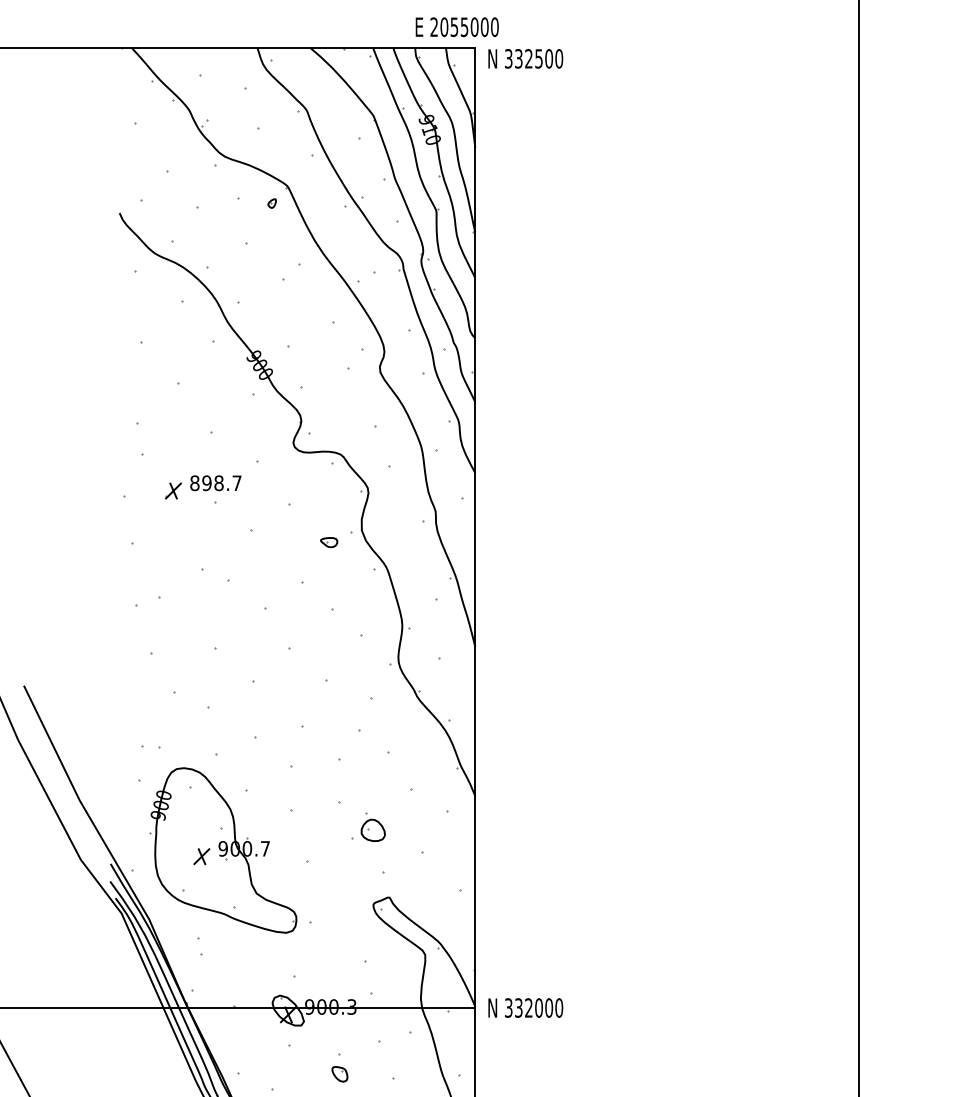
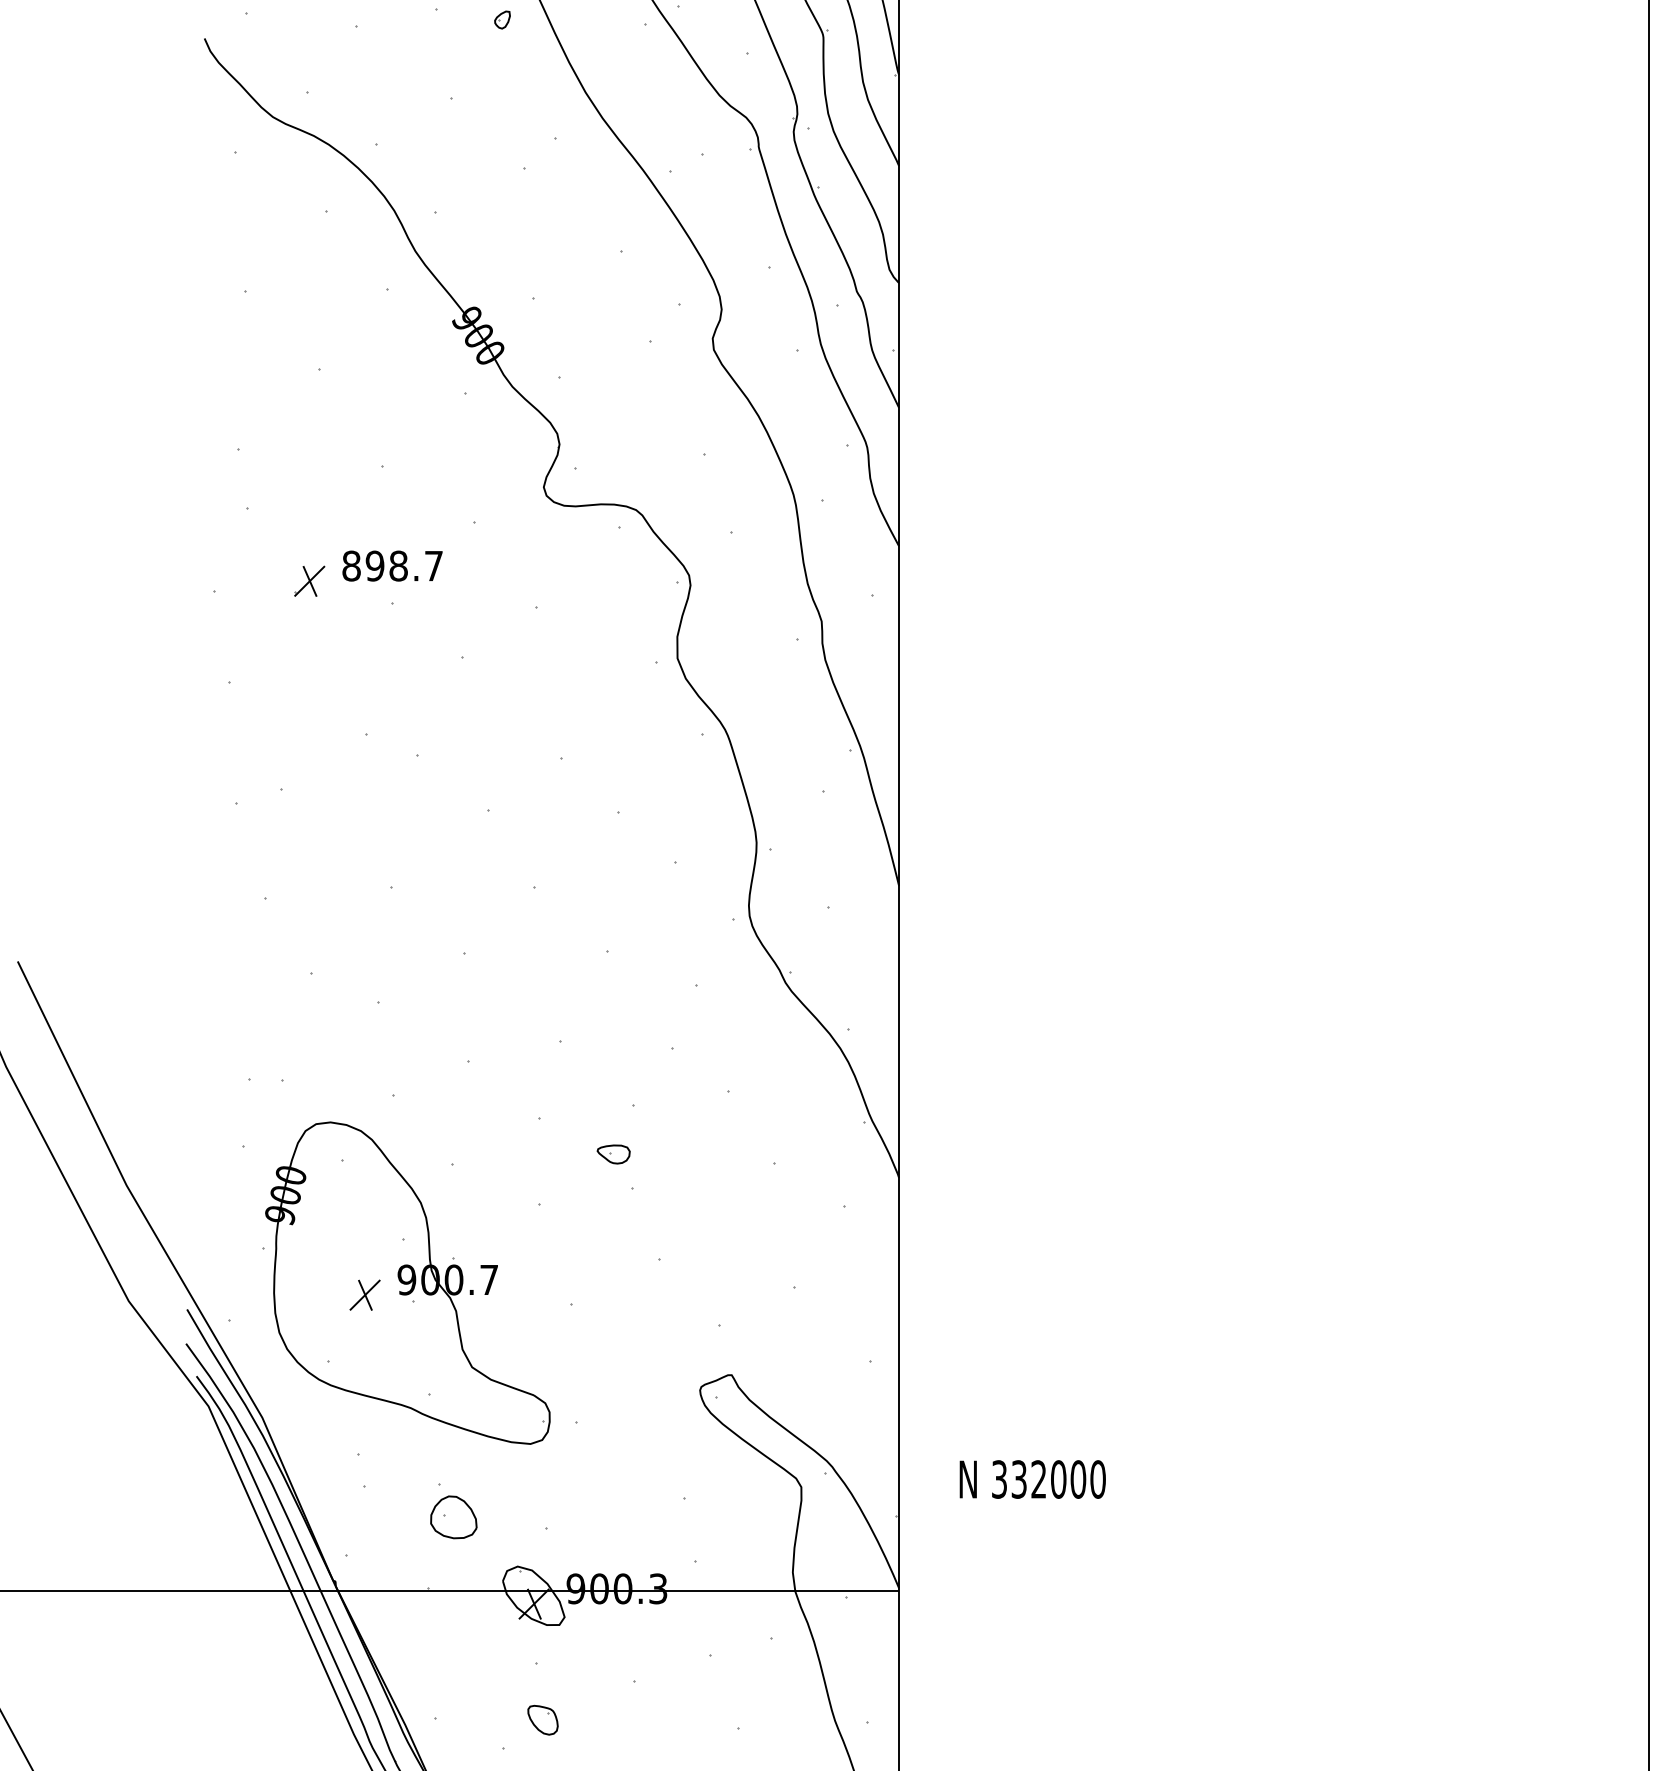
part: (329, 542) -> (614, 1154), moved
part: (372, 826) -> (452, 1509), moved
text: (525, 1007) -> (1032, 1478), moved
part: (339, 1074) -> (542, 1720), moved

